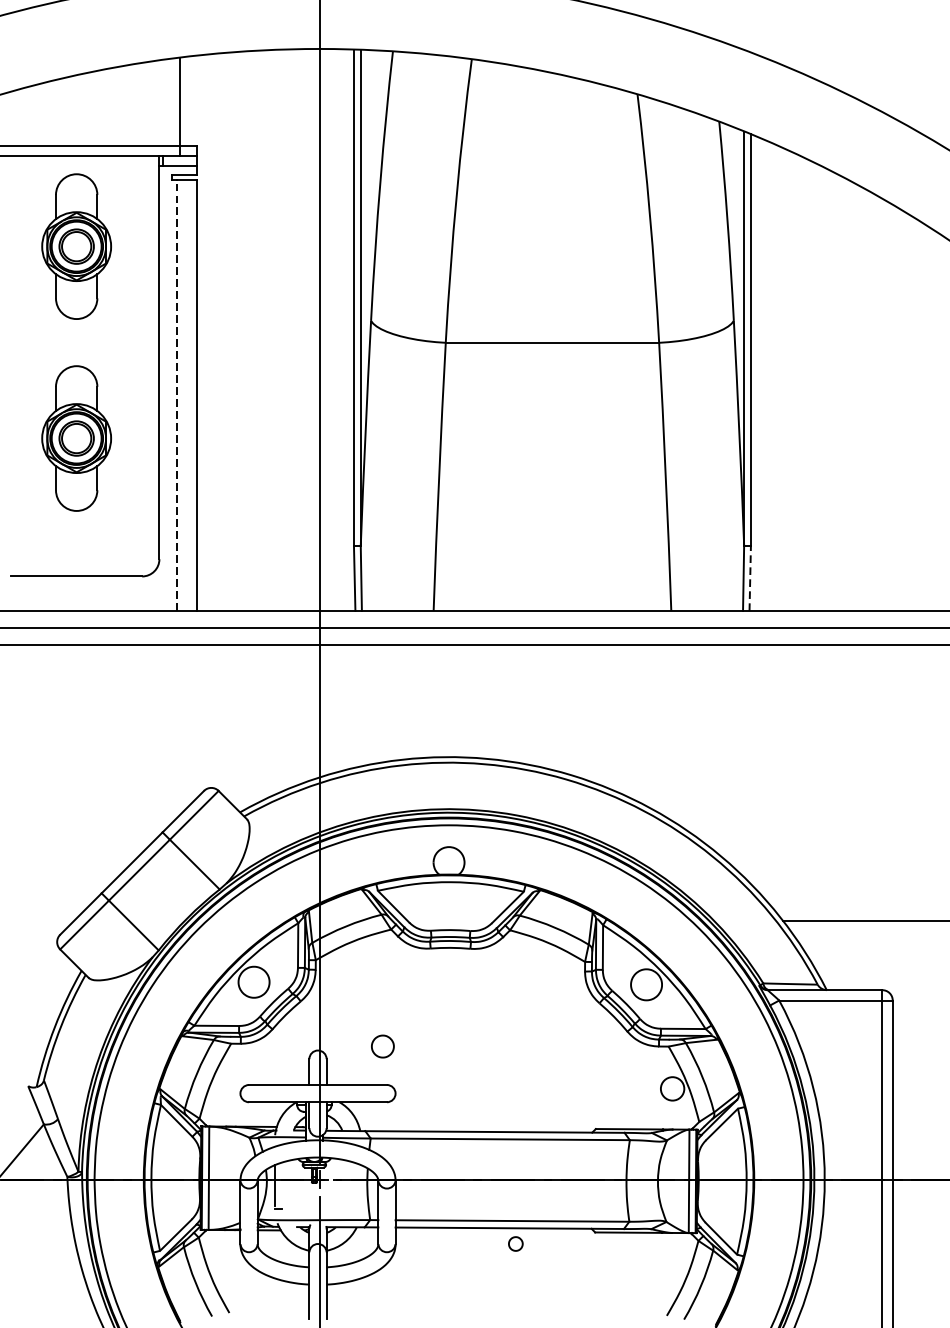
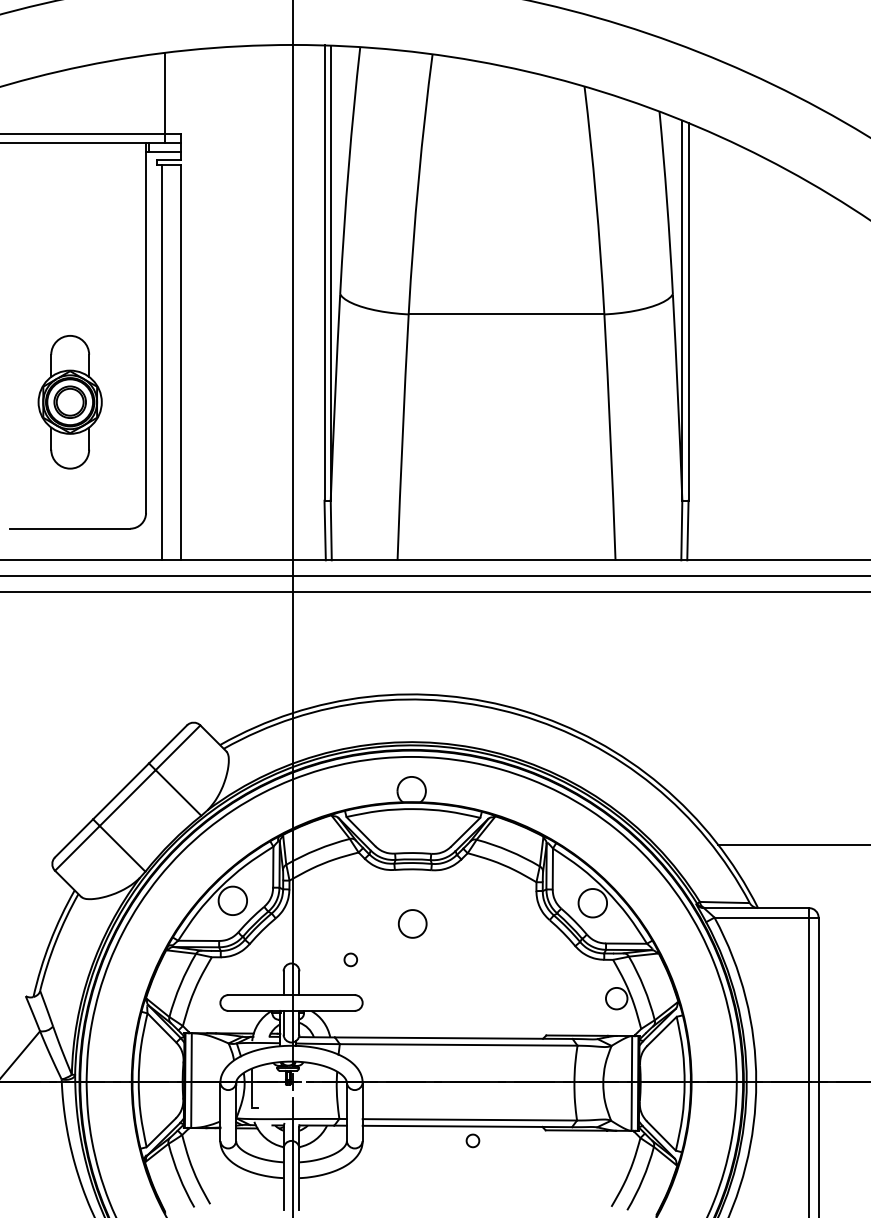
part: (75, 246) -> (69, 226), removed
line: (176, 395) -> (161, 362), dashed -> solid
line: (749, 578) -> (687, 530), dashed -> solid
part: (449, 1006) -> (412, 923), added
part: (382, 1046) -> (350, 959), size x0.62

